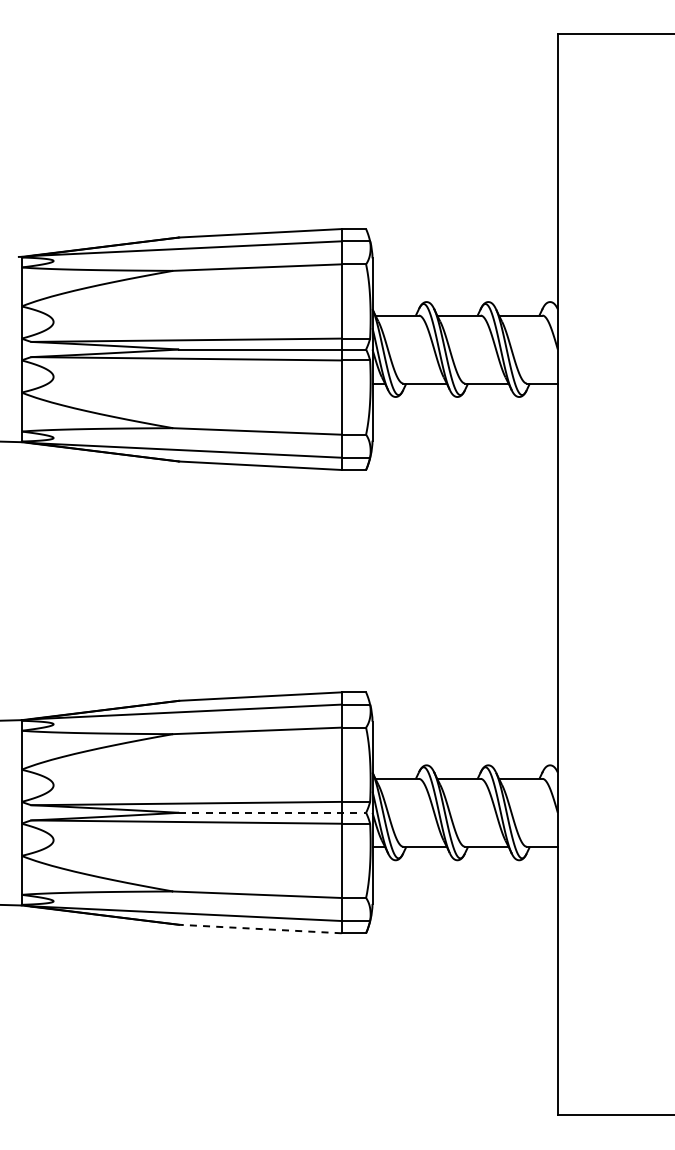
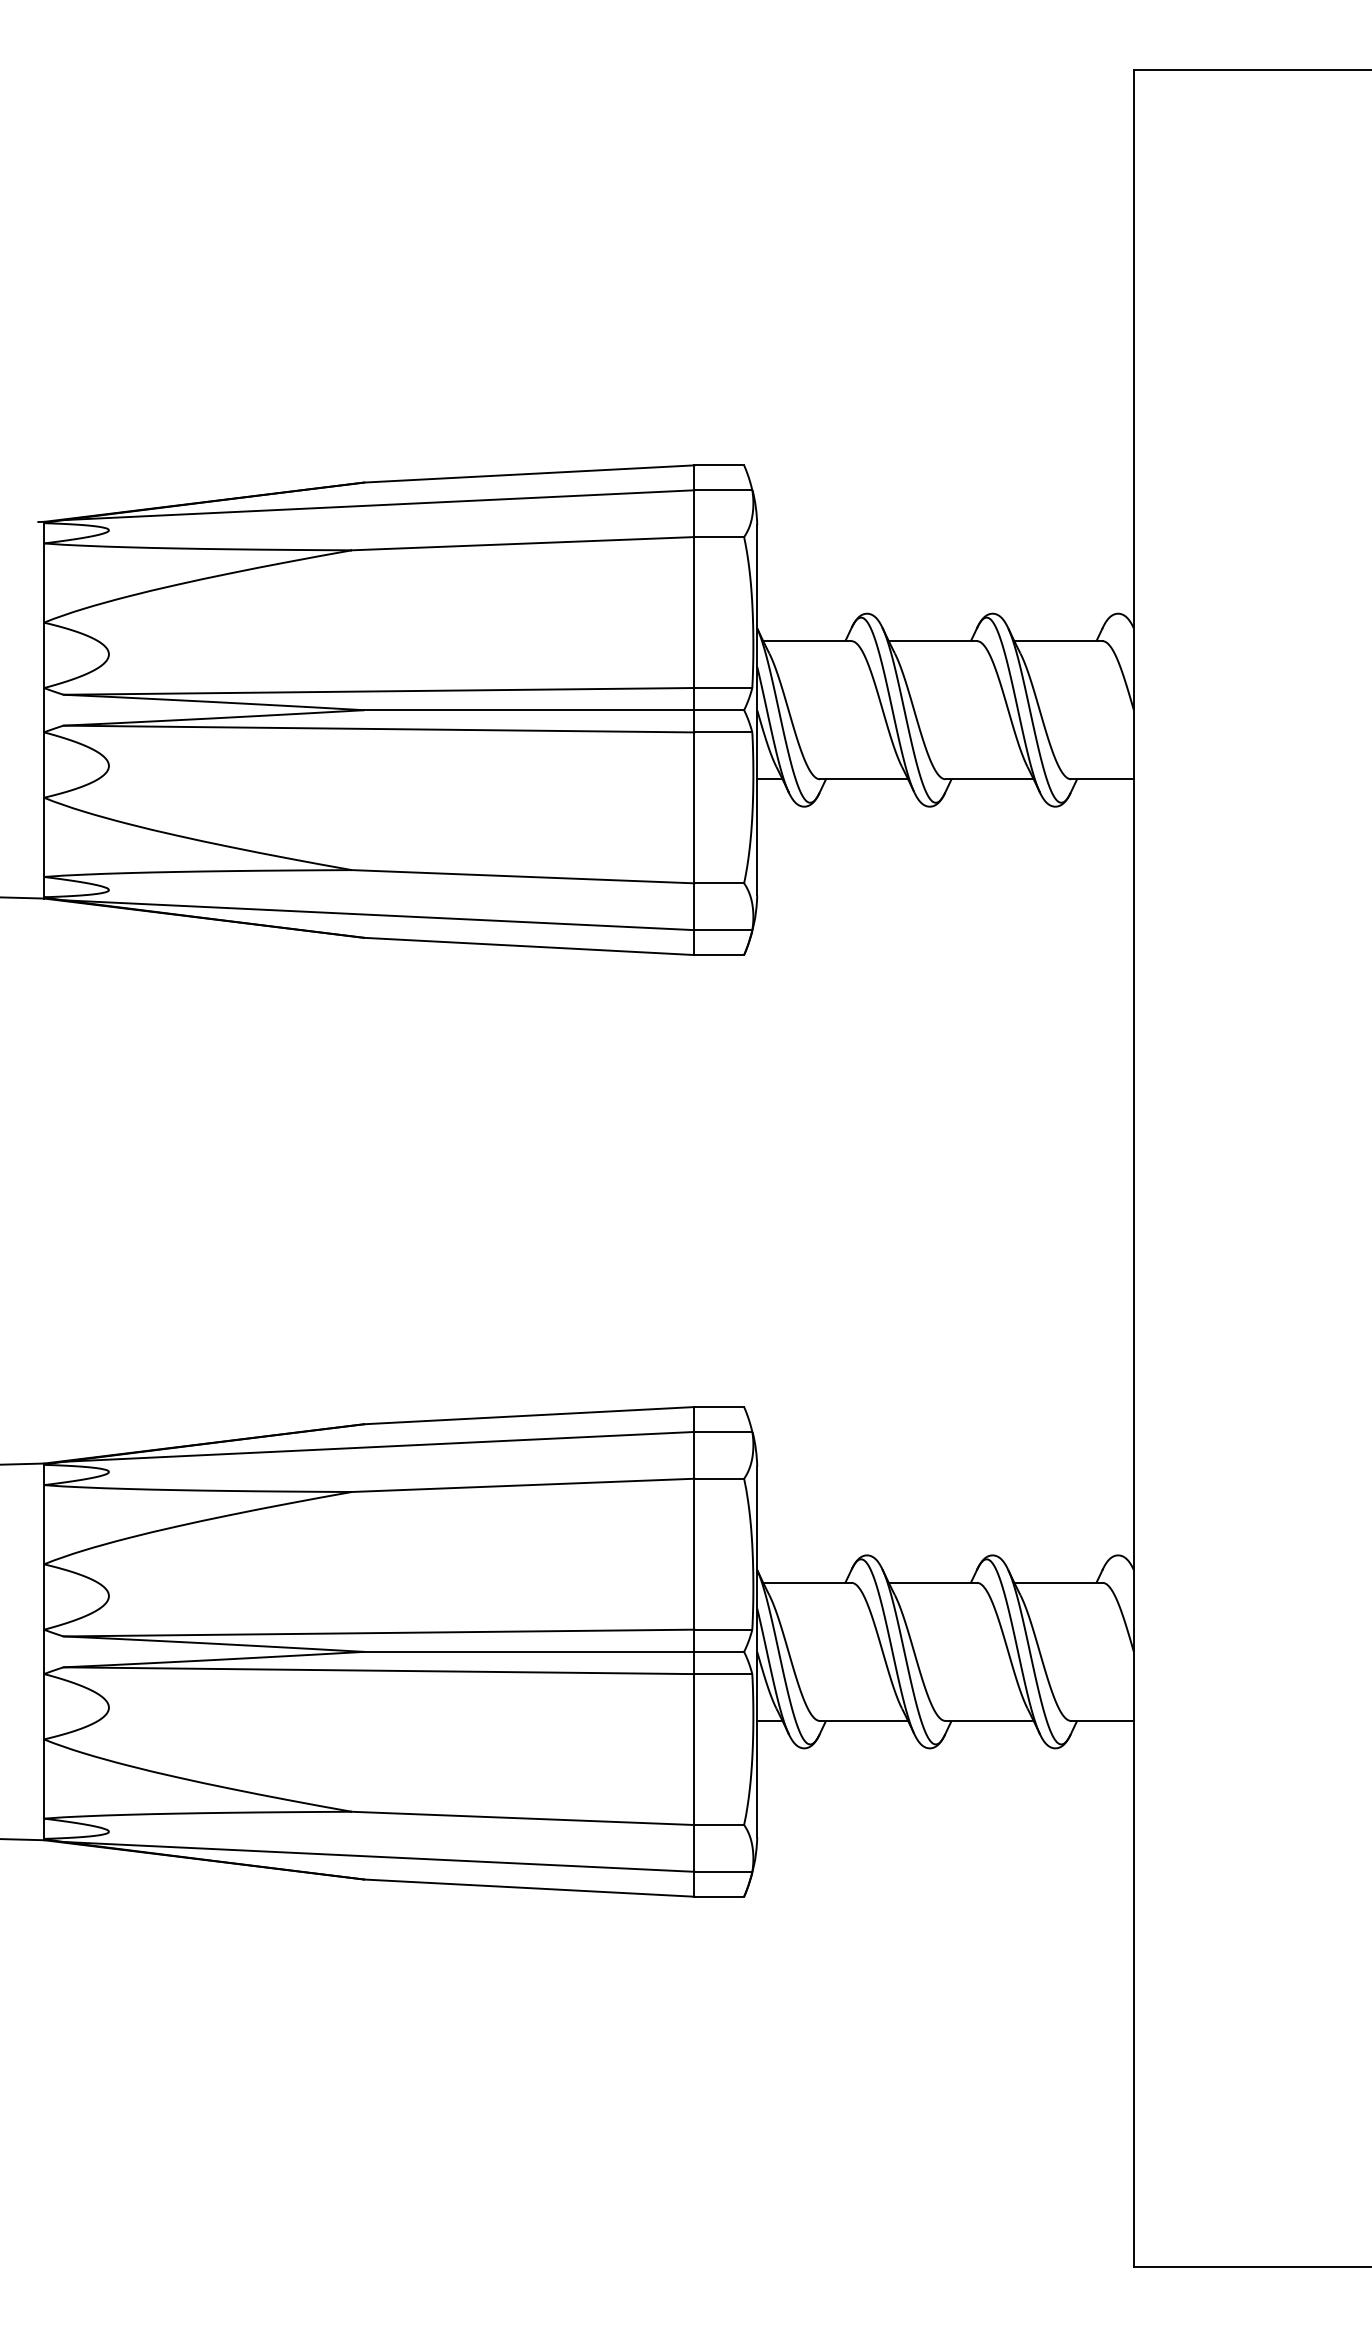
line: (273, 812) -> (555, 1651), dashed -> solid
line: (259, 929) -> (527, 1889), dashed -> solid

